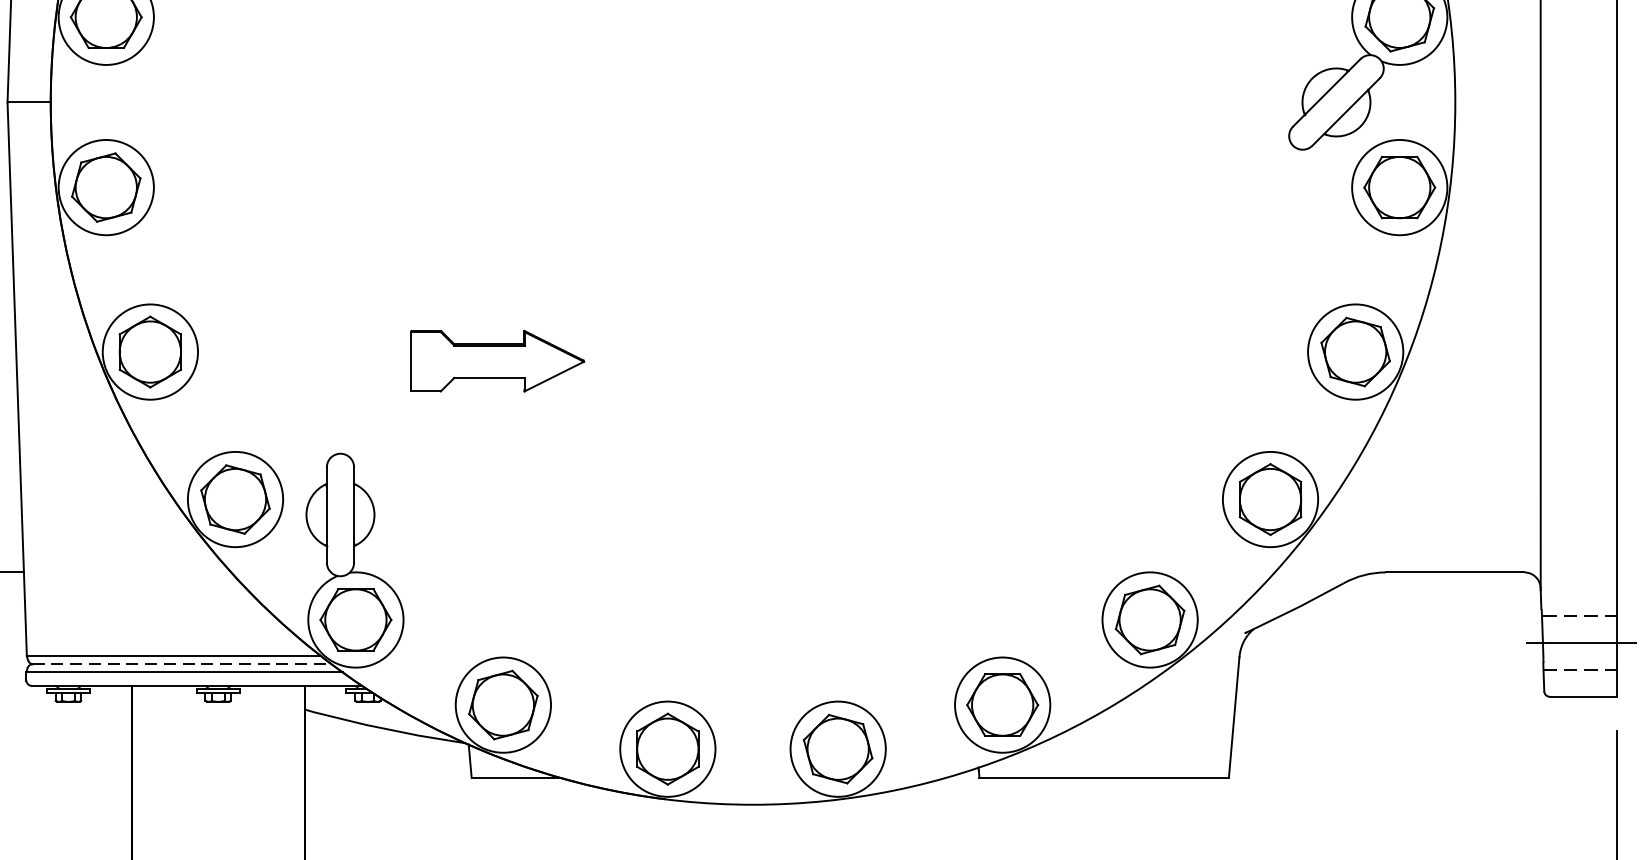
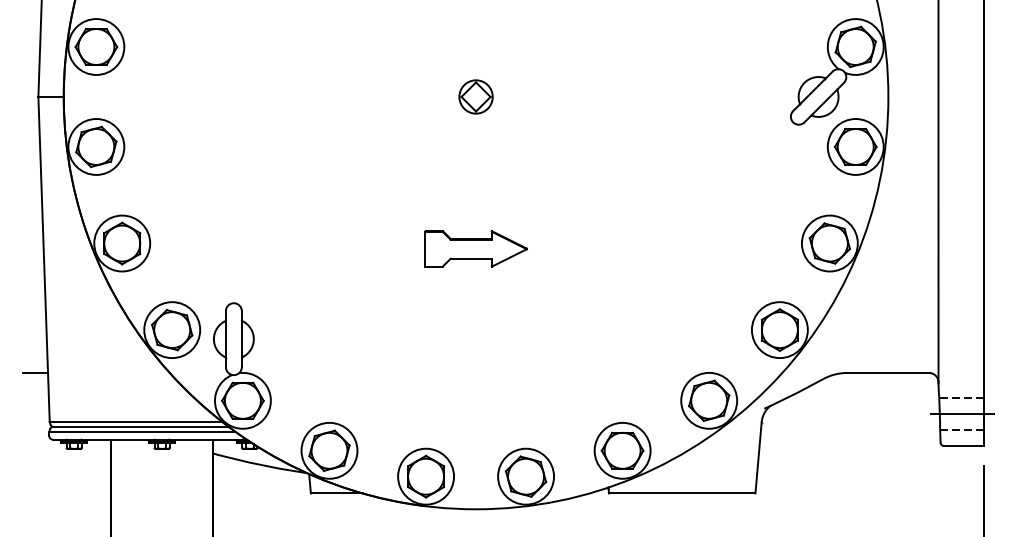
part: (752, 101) -> (475, 96), added
part: (496, 360) -> (475, 248), moved
line: (183, 663) -> (141, 426), dashed -> solid

